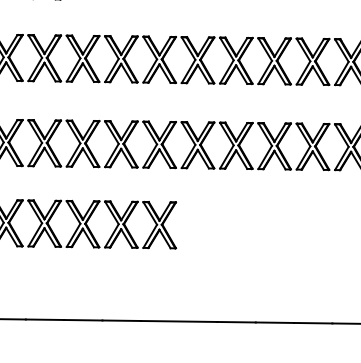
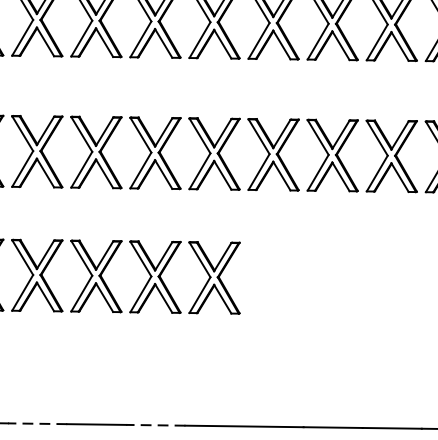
line: (44, 319) -> (36, 423), solid -> dashed
line: (121, 320) -> (155, 424), solid -> dashed

